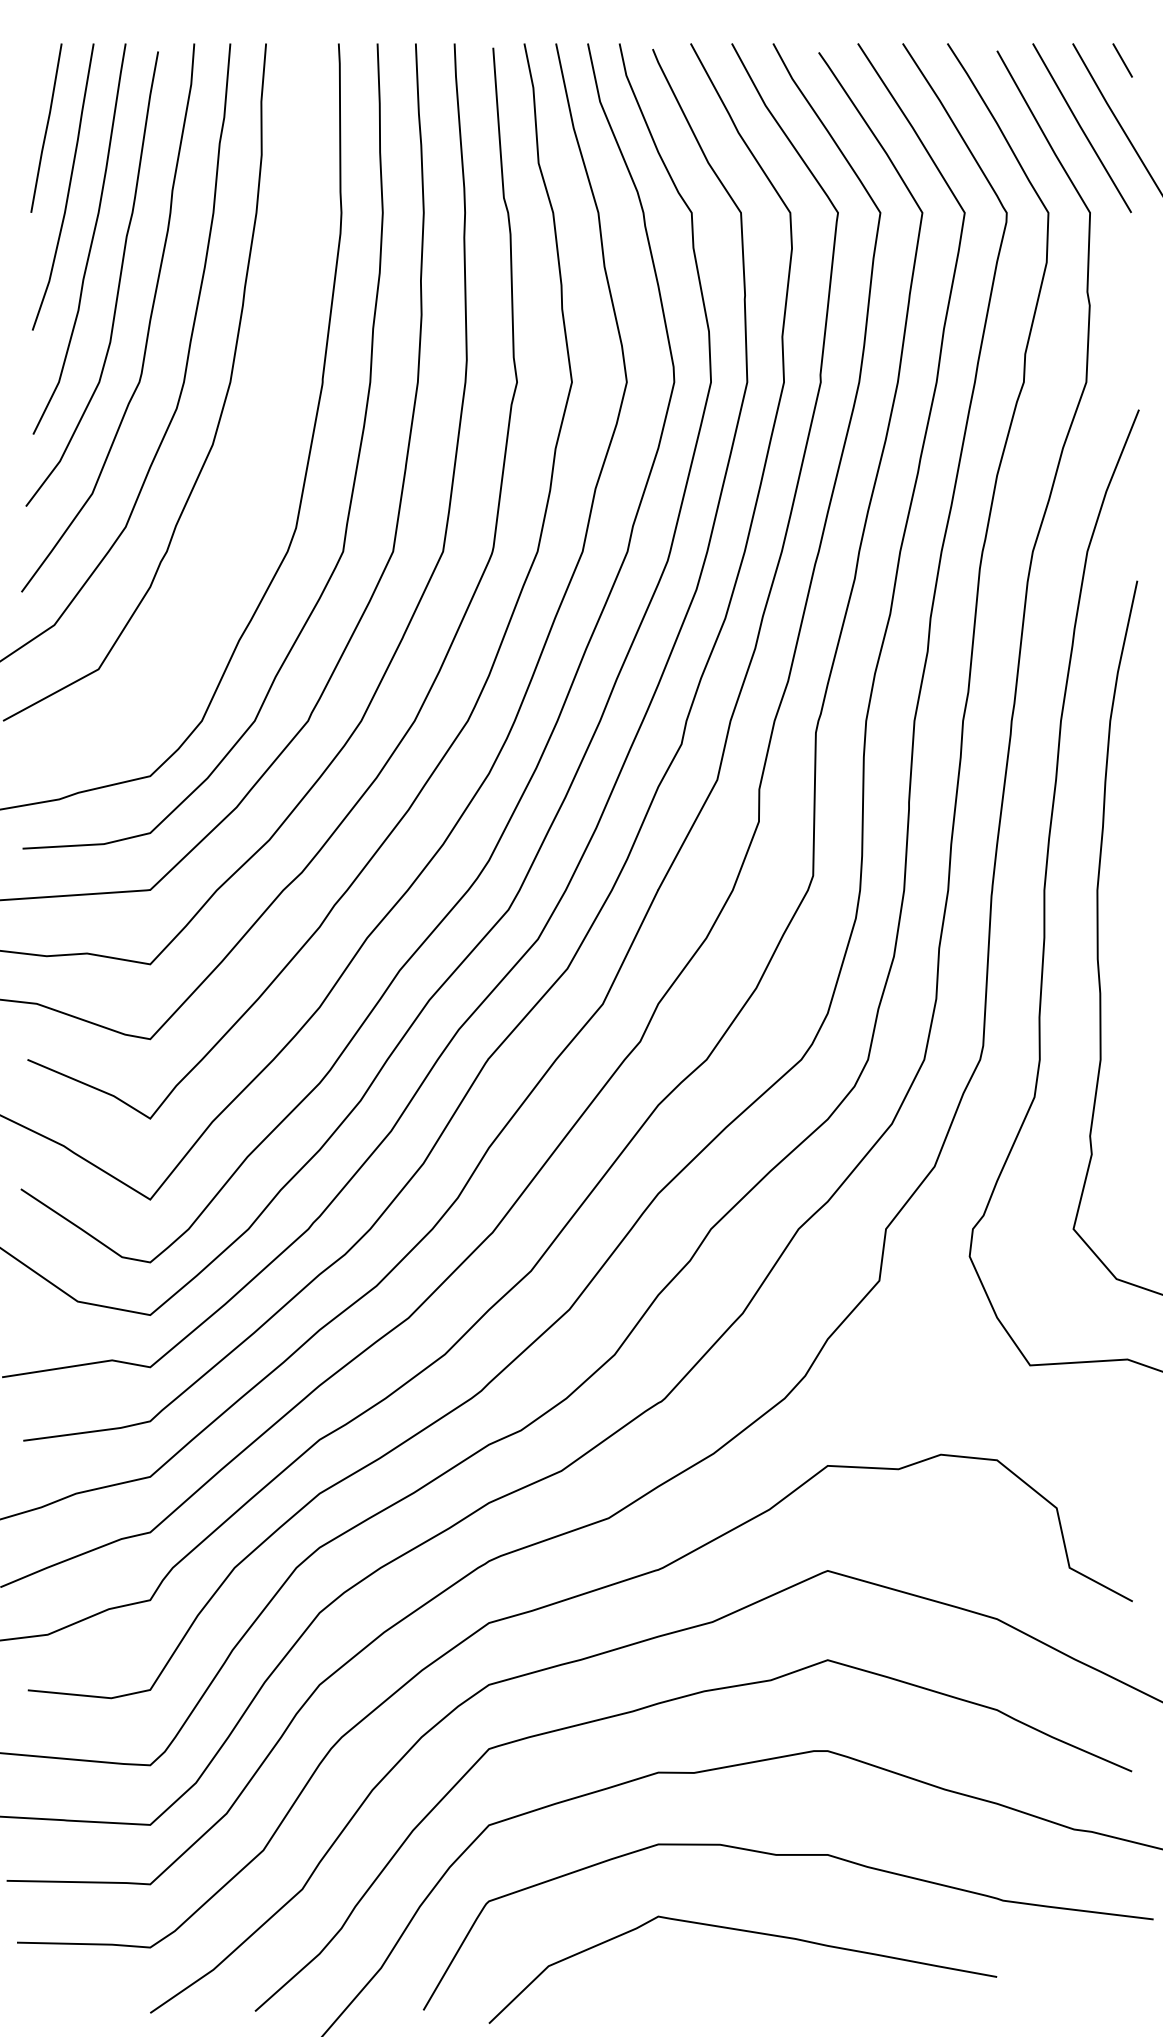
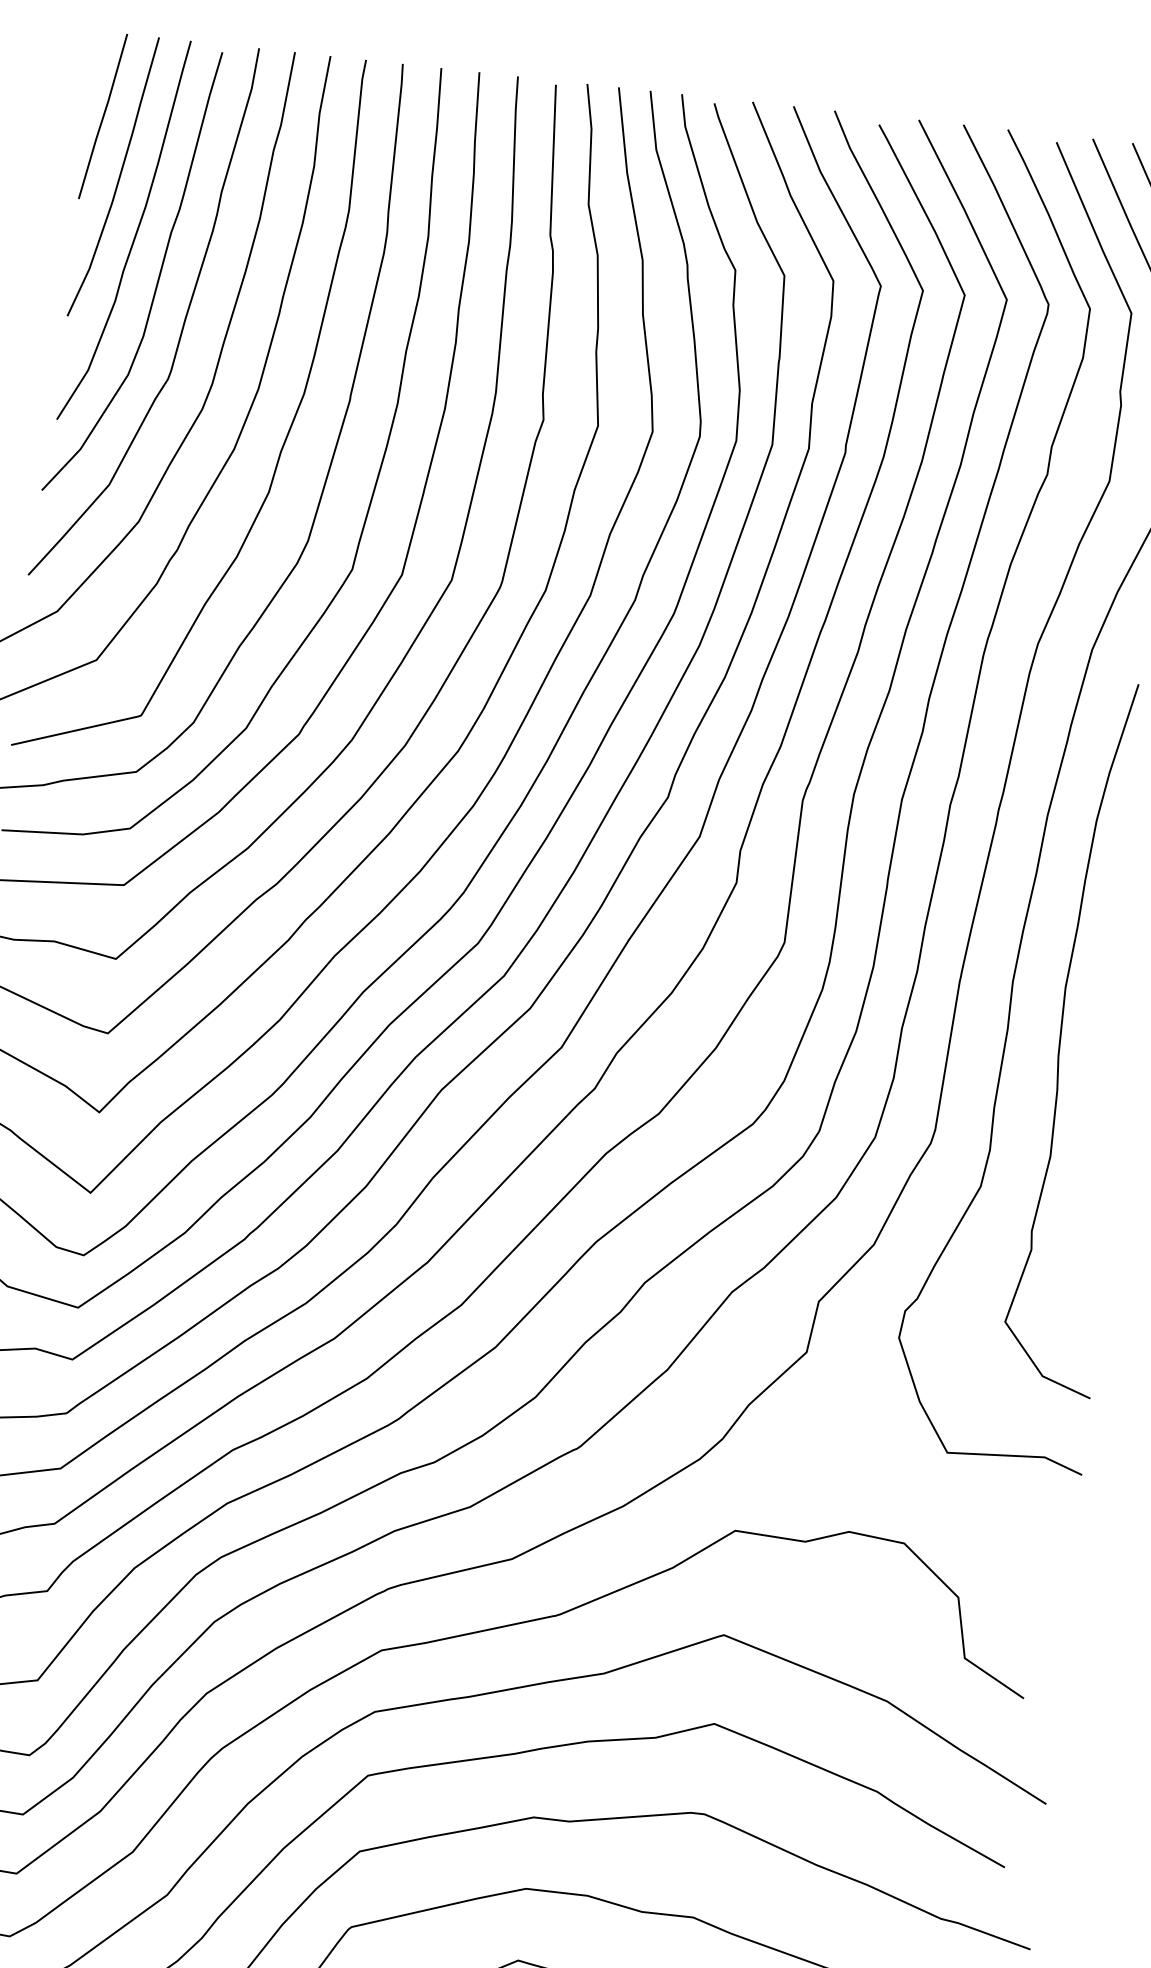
curve: (261, 430) -> (284, 440), added

